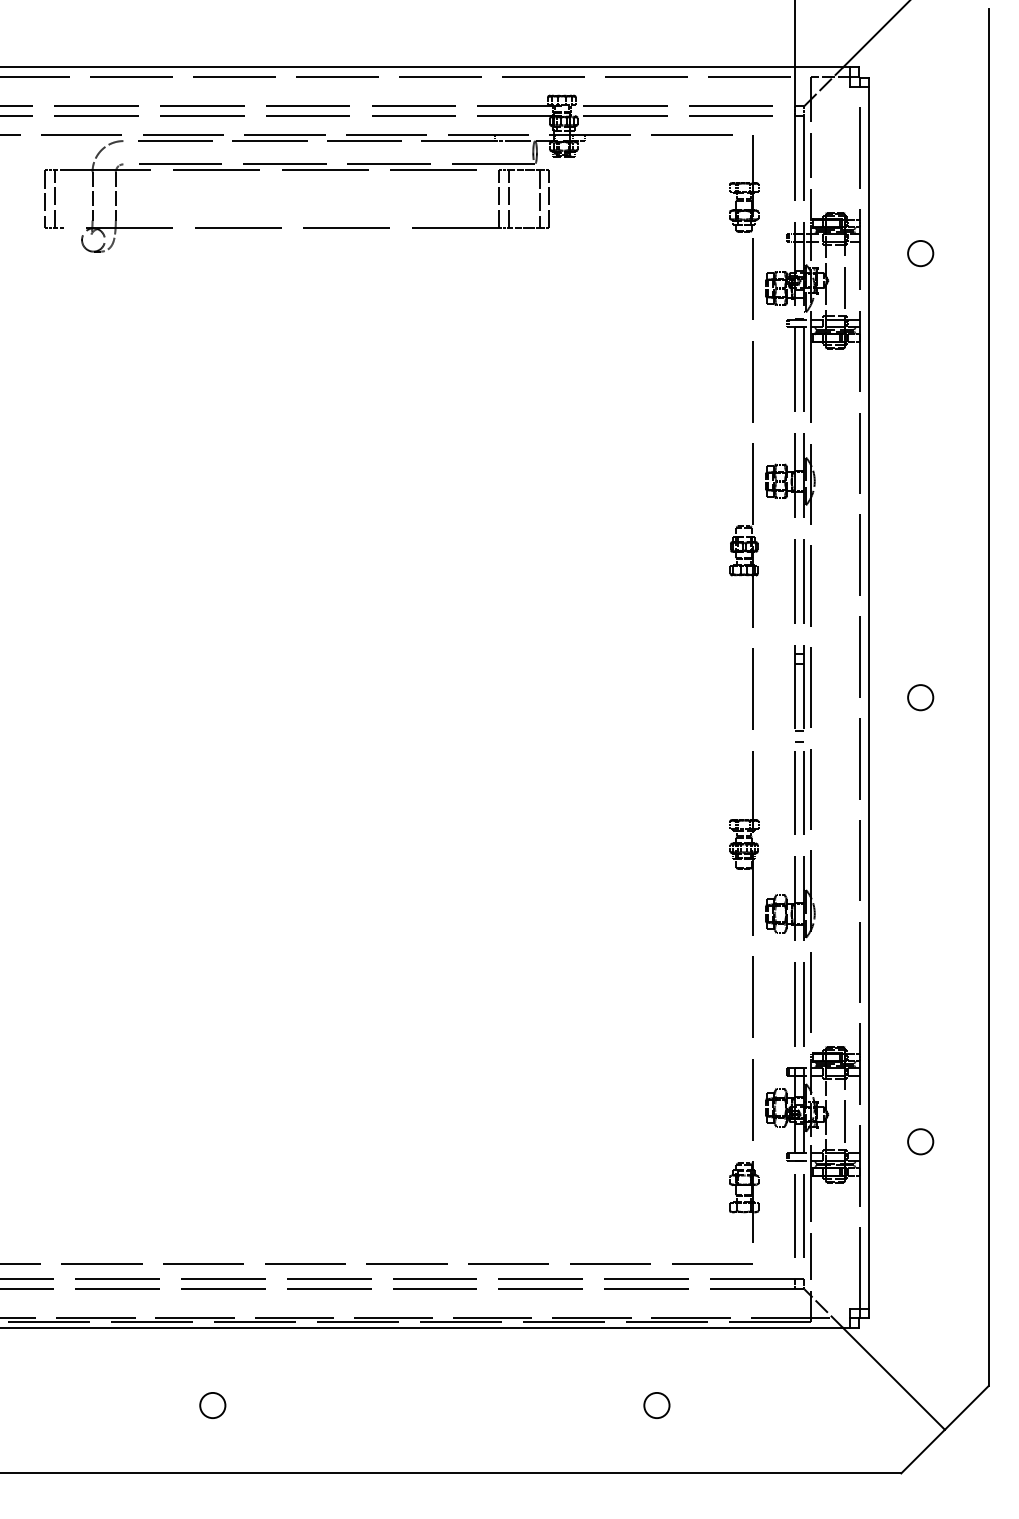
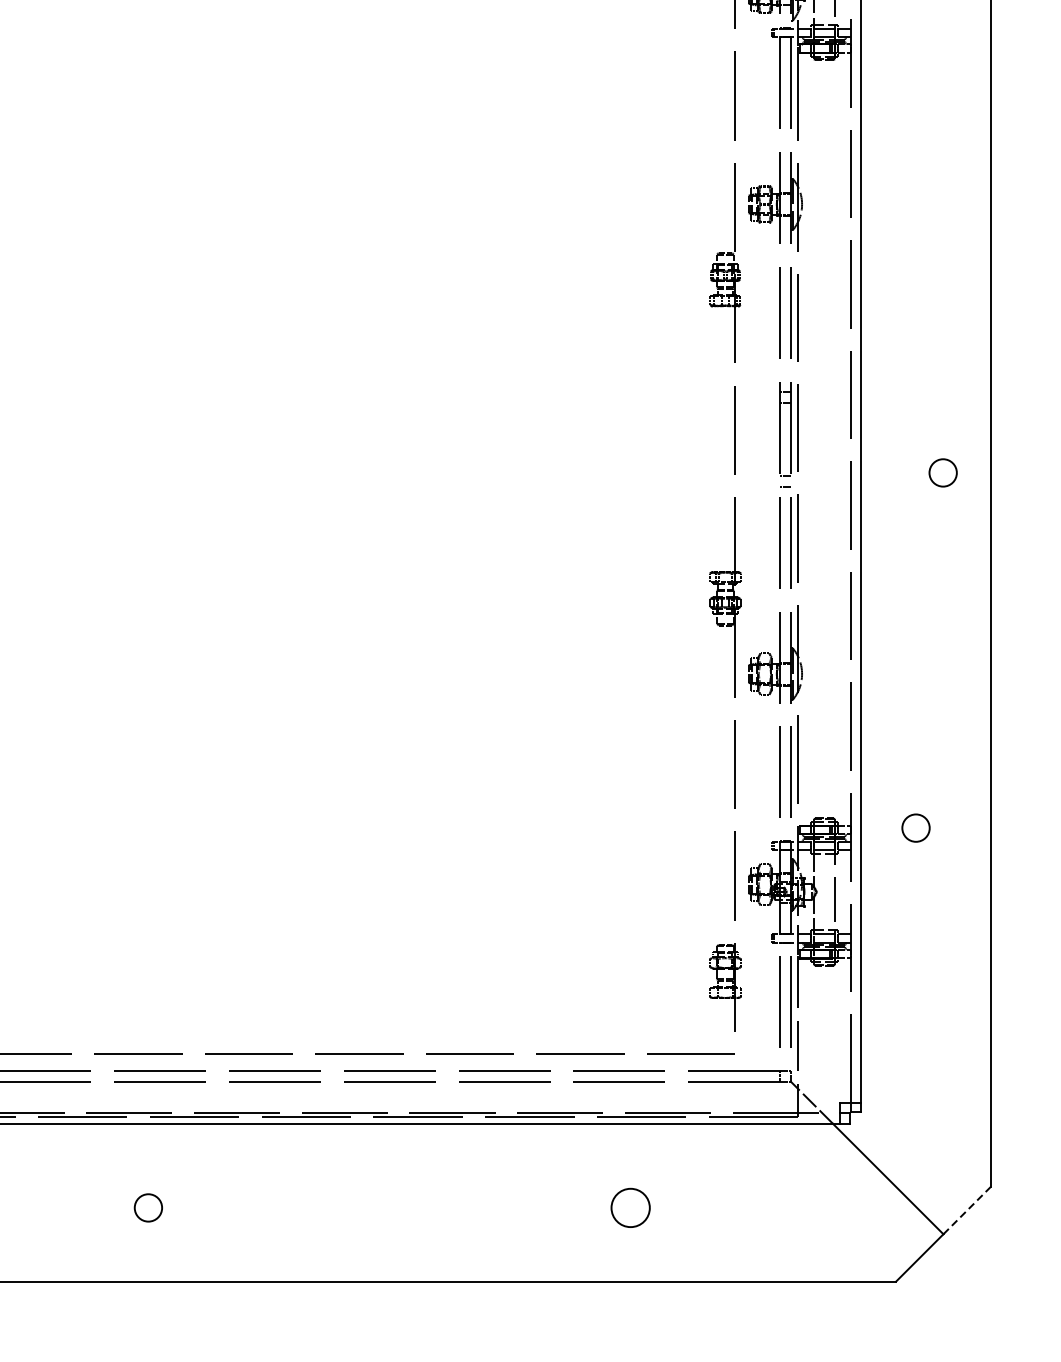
circle: (920, 697) -> (942, 472), moved
circle: (920, 1141) -> (915, 827), moved
circle: (656, 1405) -> (630, 1207), size x1.4
line: (966, 1407) -> (966, 1210), solid -> dashed

